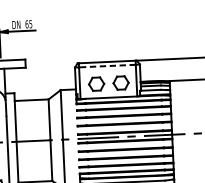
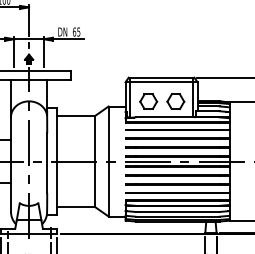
line: (107, 66) -> (161, 82), dashed -> solid

